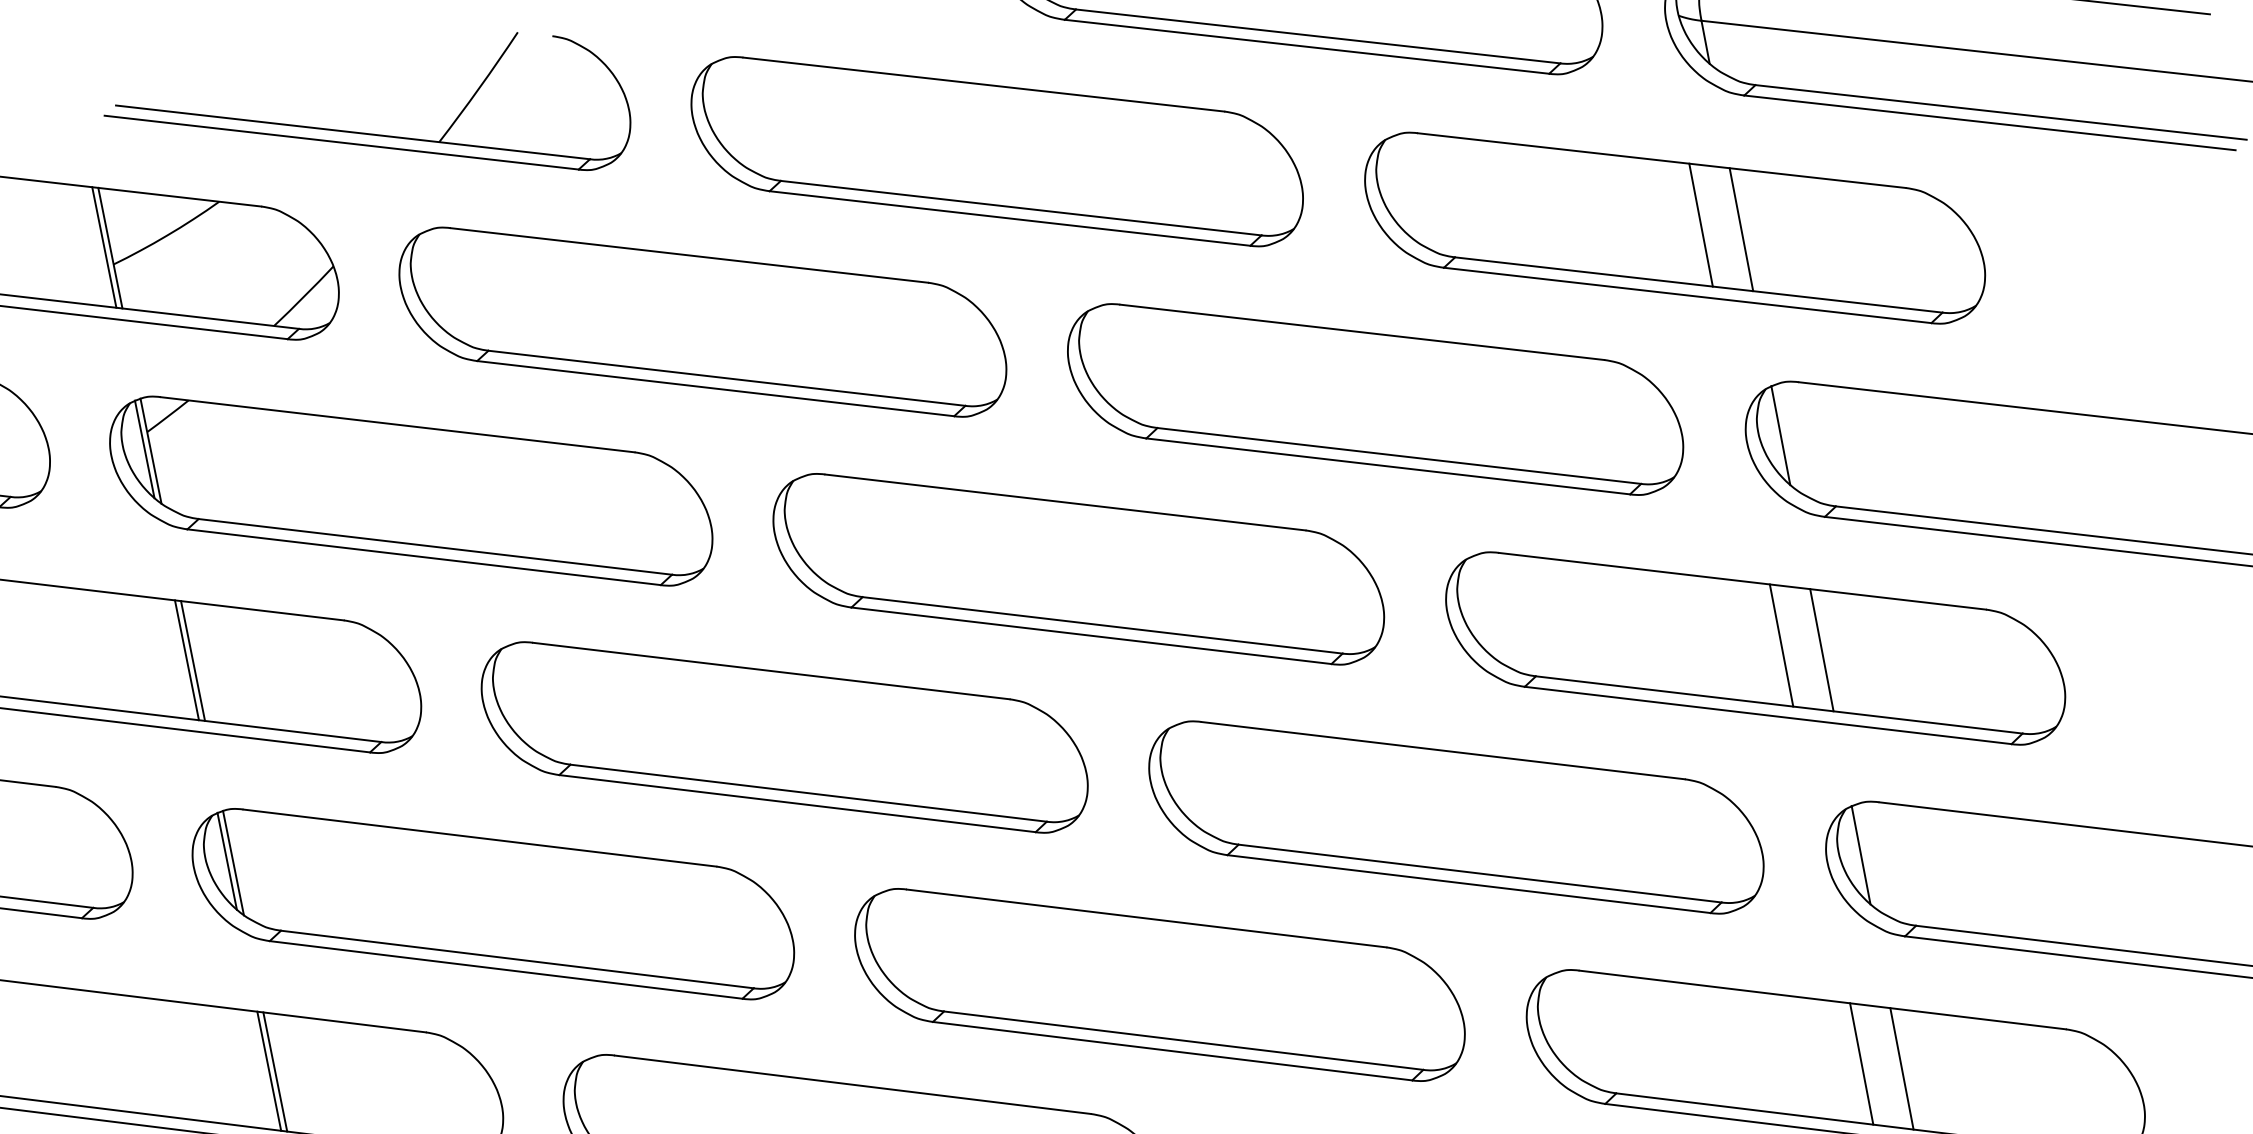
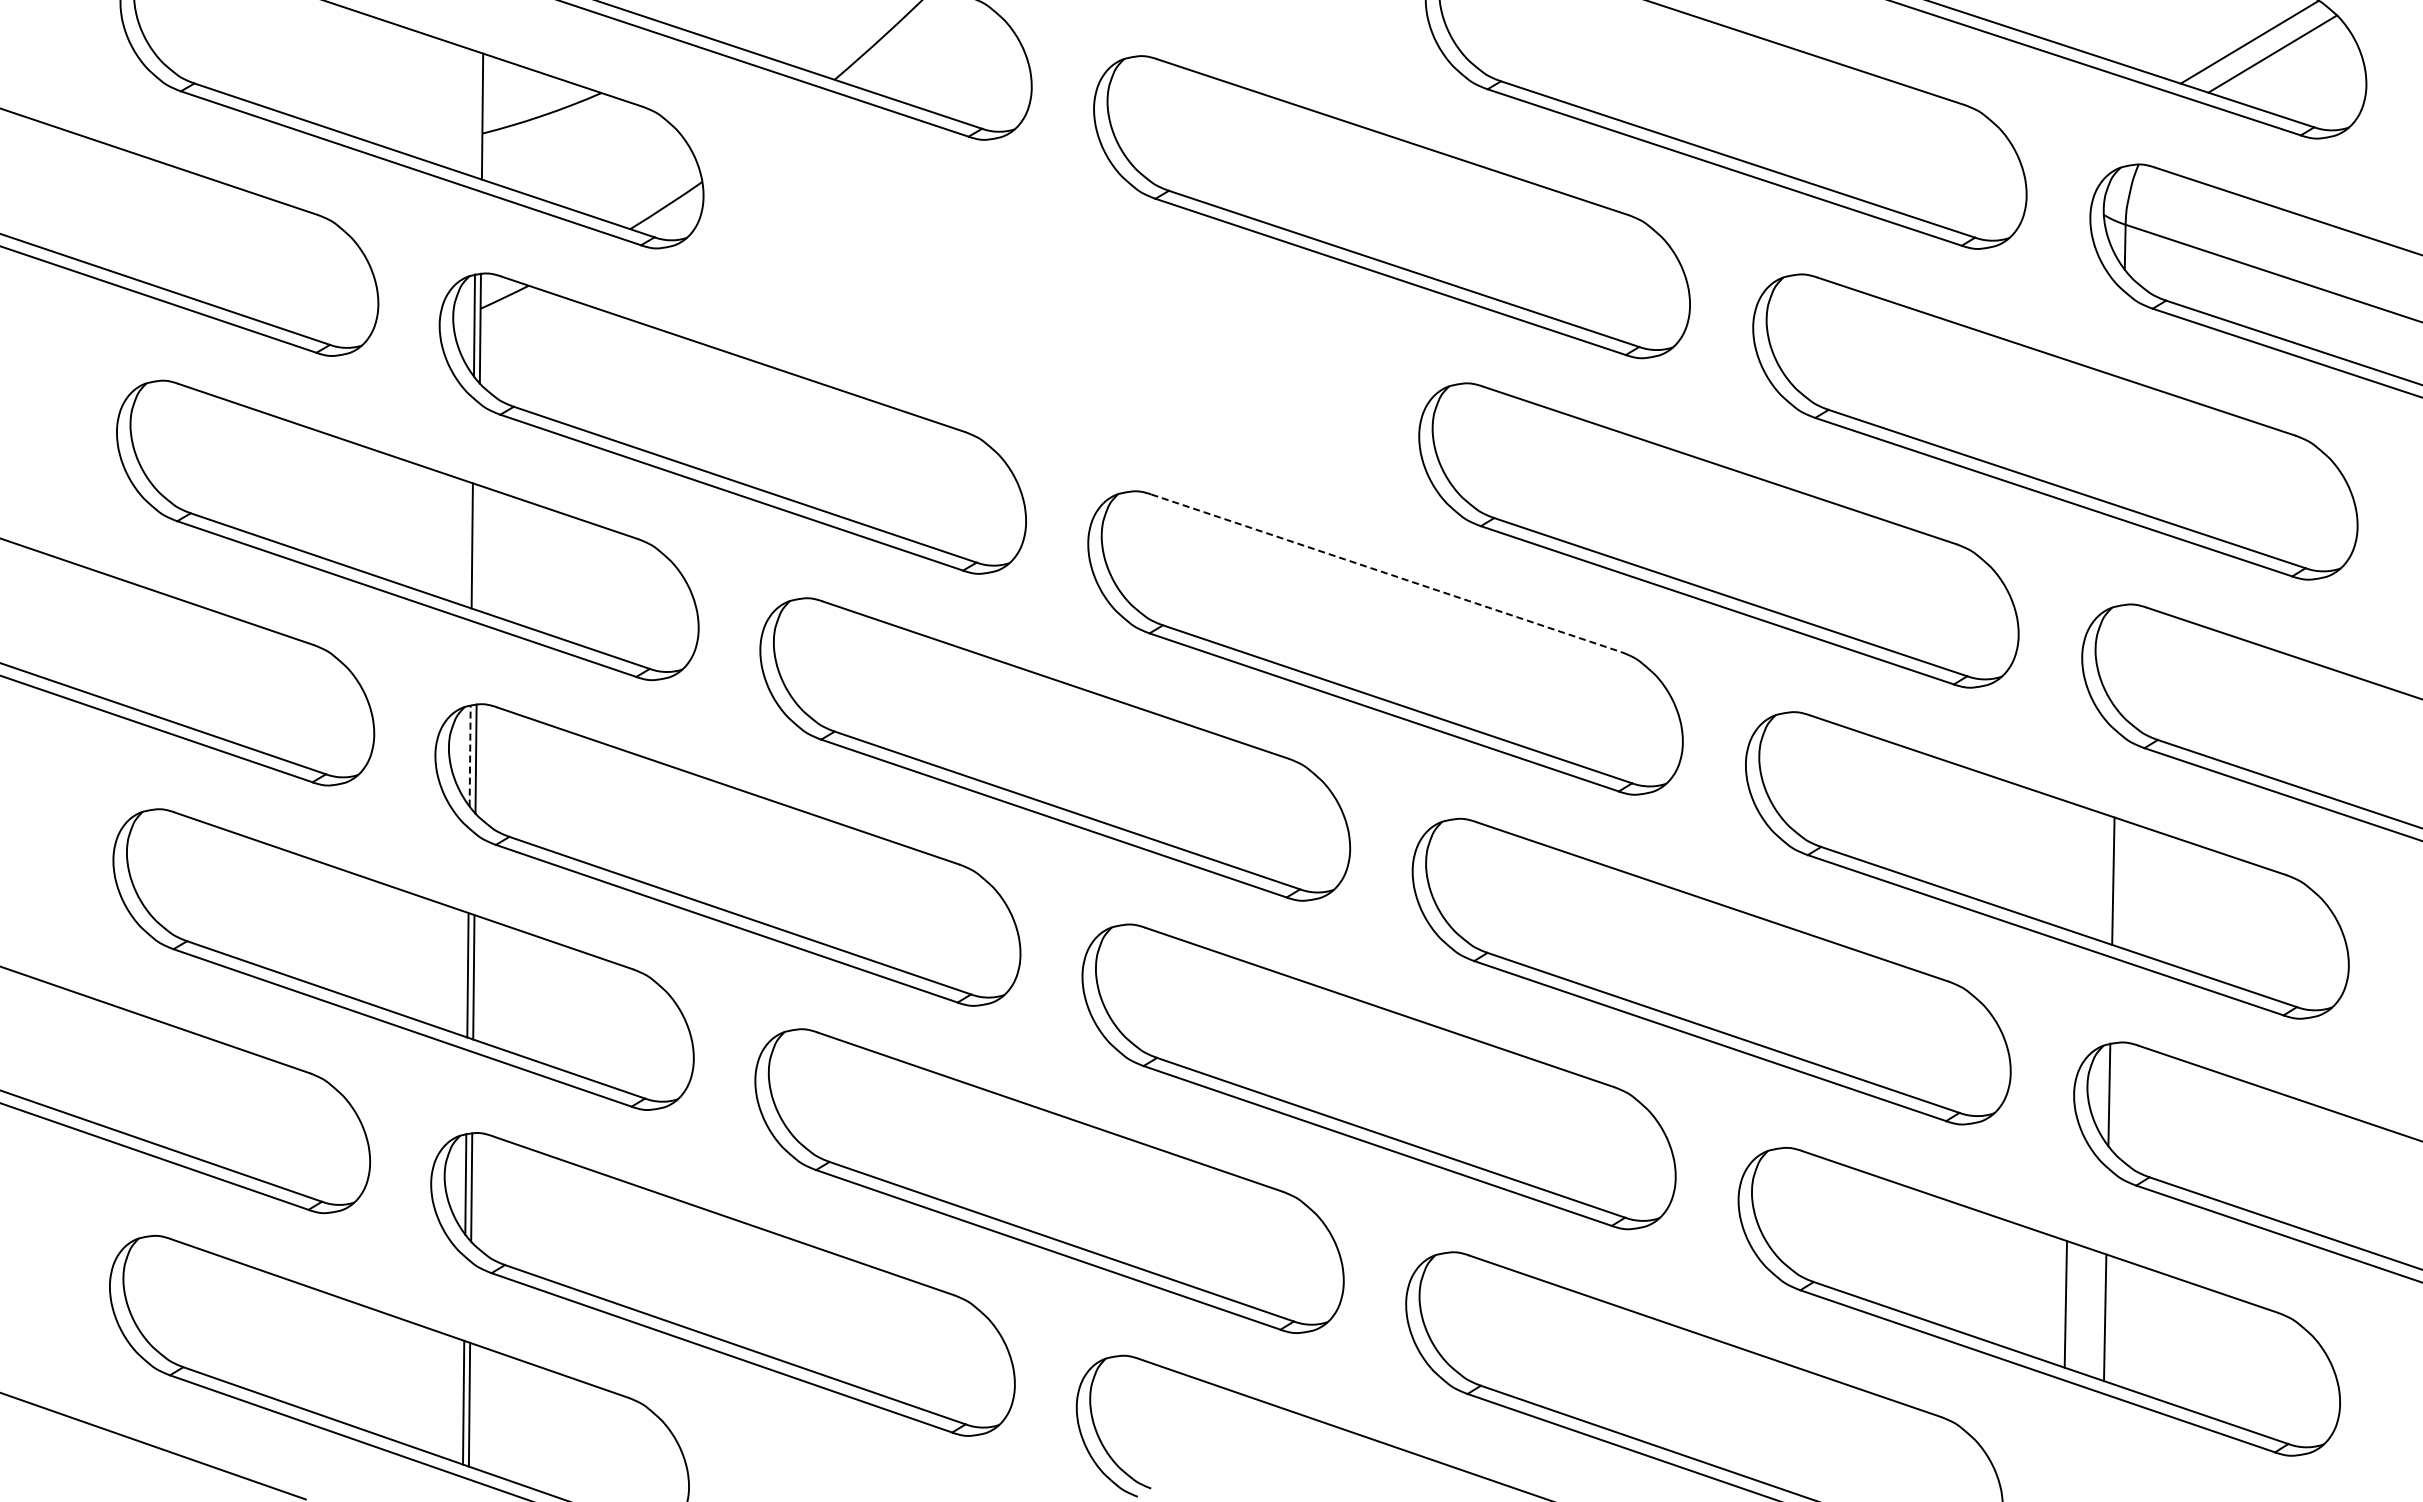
line: (1700, 225) -> (2081, 429), removed
line: (1741, 229) -> (2121, 442), removed
line: (104, 247) -> (476, 114), removed
part: (702, 321) -> (1060, 315), removed
line: (1780, 434) -> (2117, 656), removed
line: (1065, 502) -> (1386, 573), solid -> dashed
line: (1781, 645) -> (2073, 867), removed
line: (192, 660) -> (477, 547), removed
line: (227, 860) -> (470, 755), solid -> dashed

